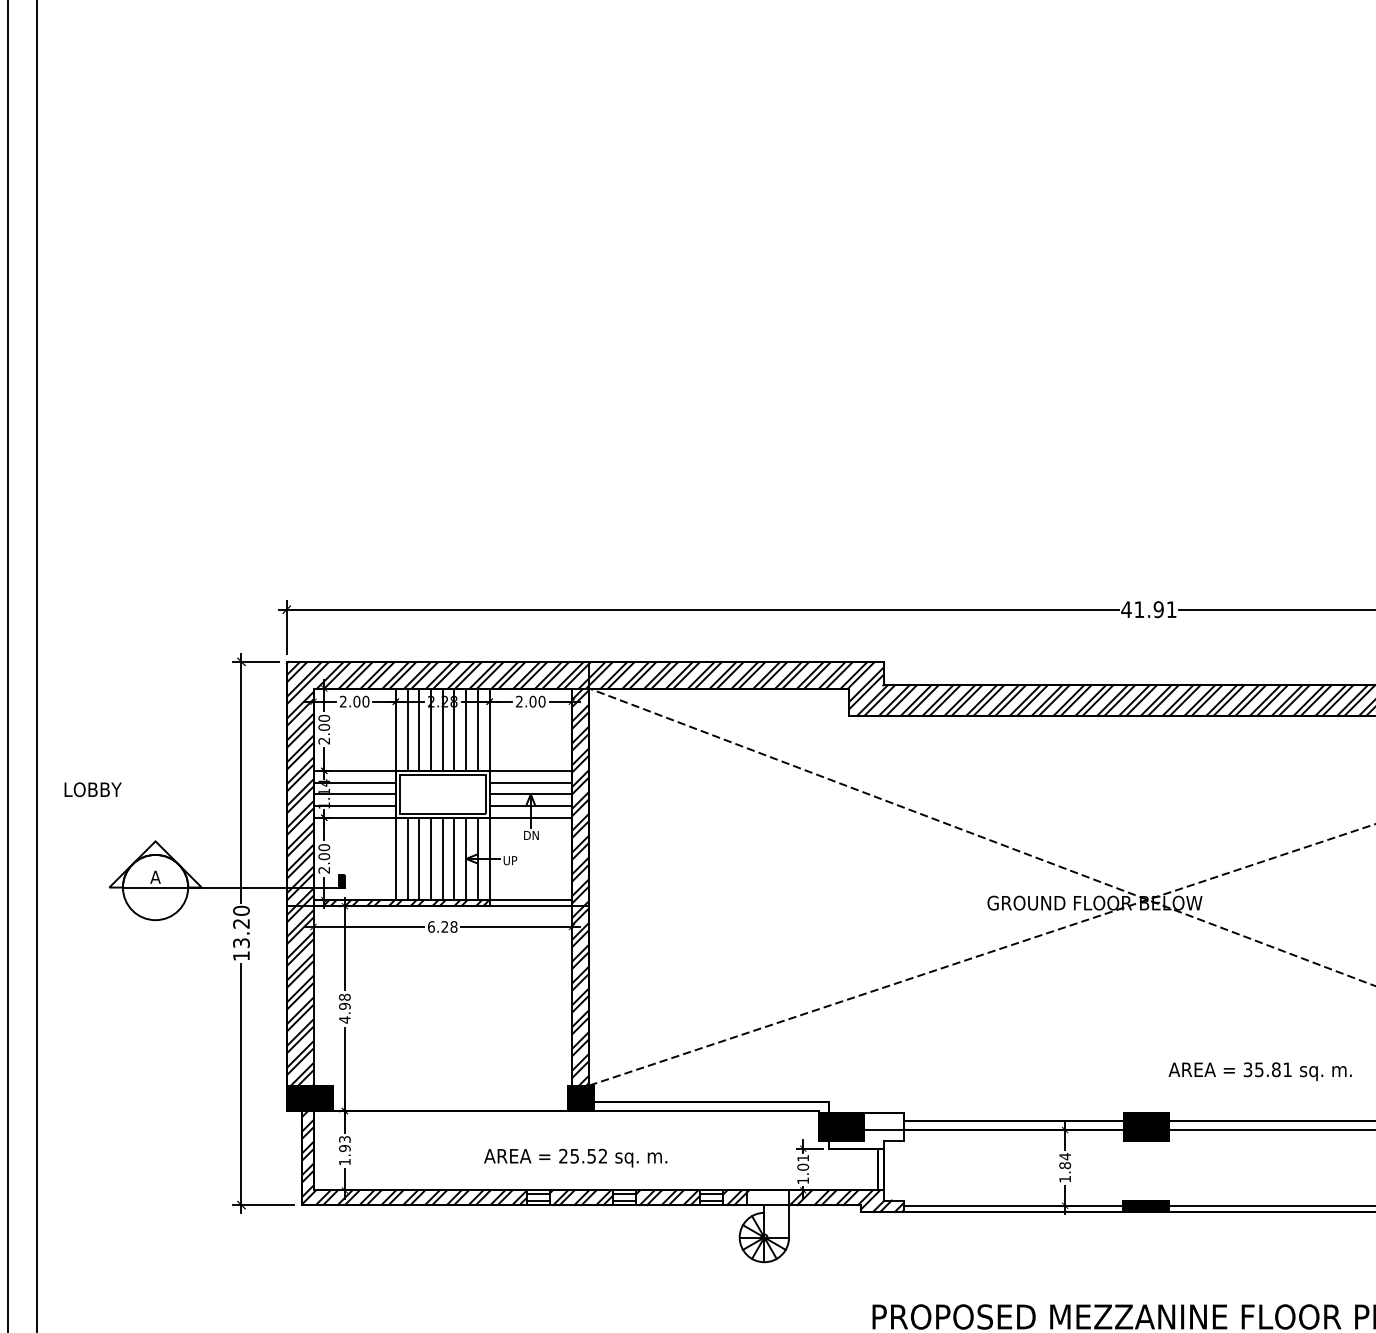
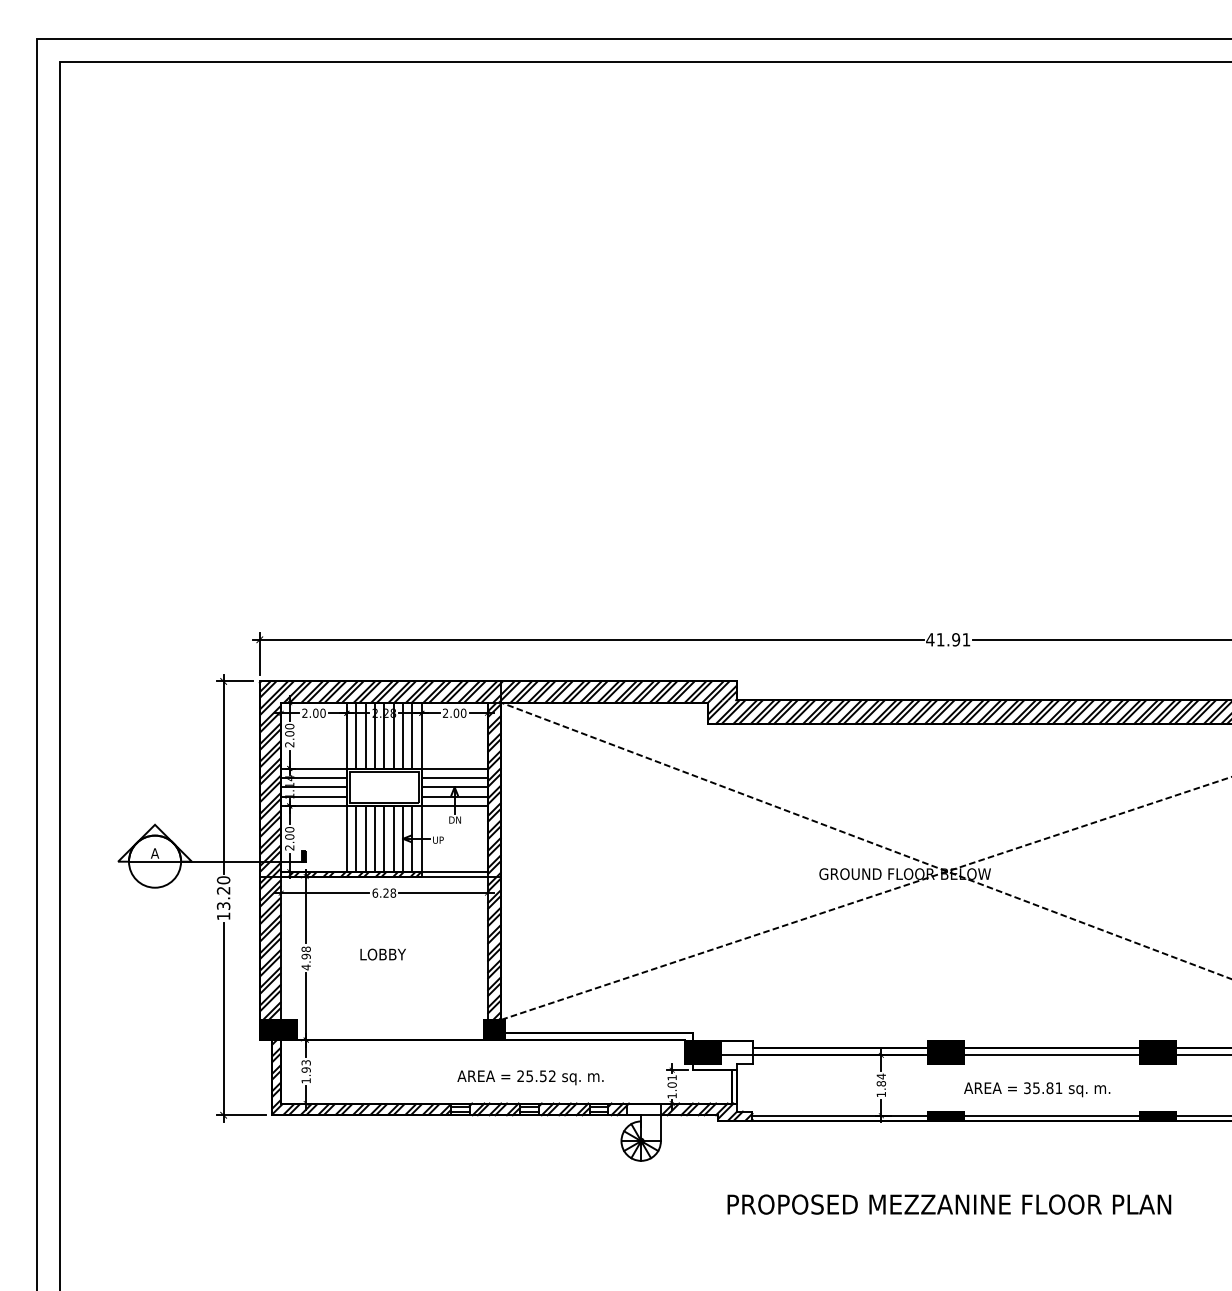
text: (92, 789) -> (382, 954), moved
text: (1260, 1071) -> (1037, 1089), moved
text: (575, 1157) -> (530, 1077), moved

